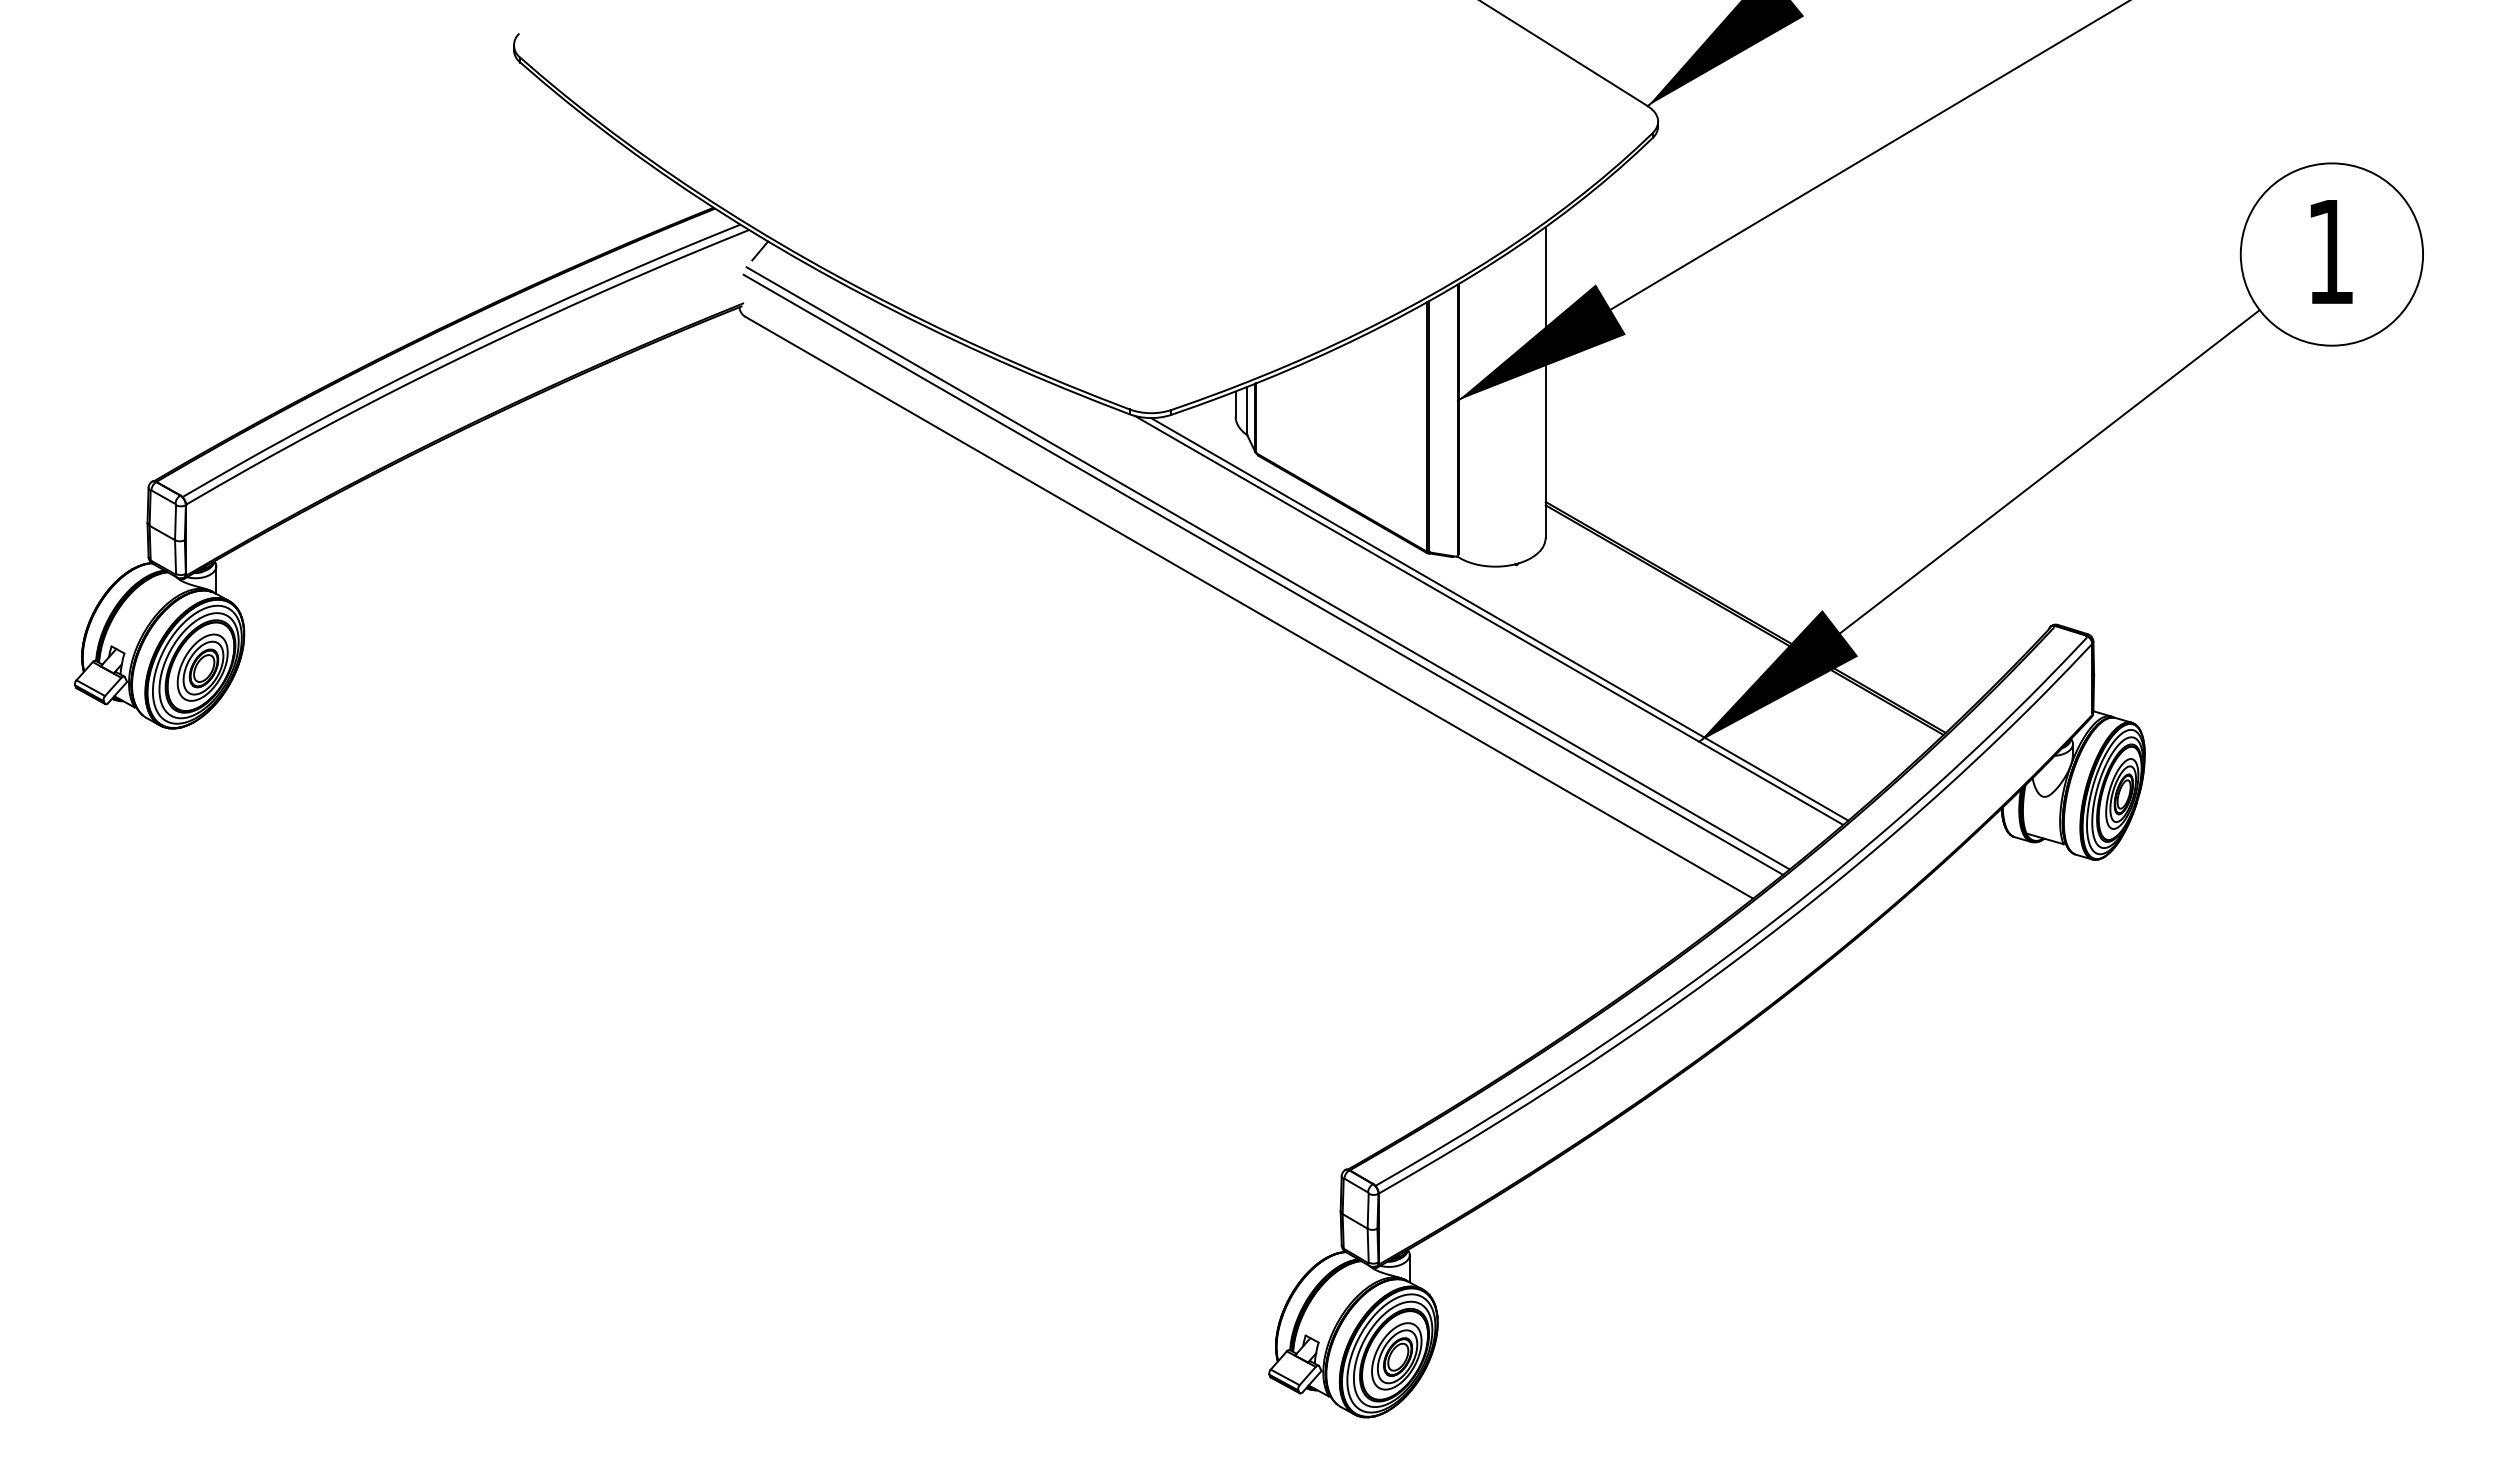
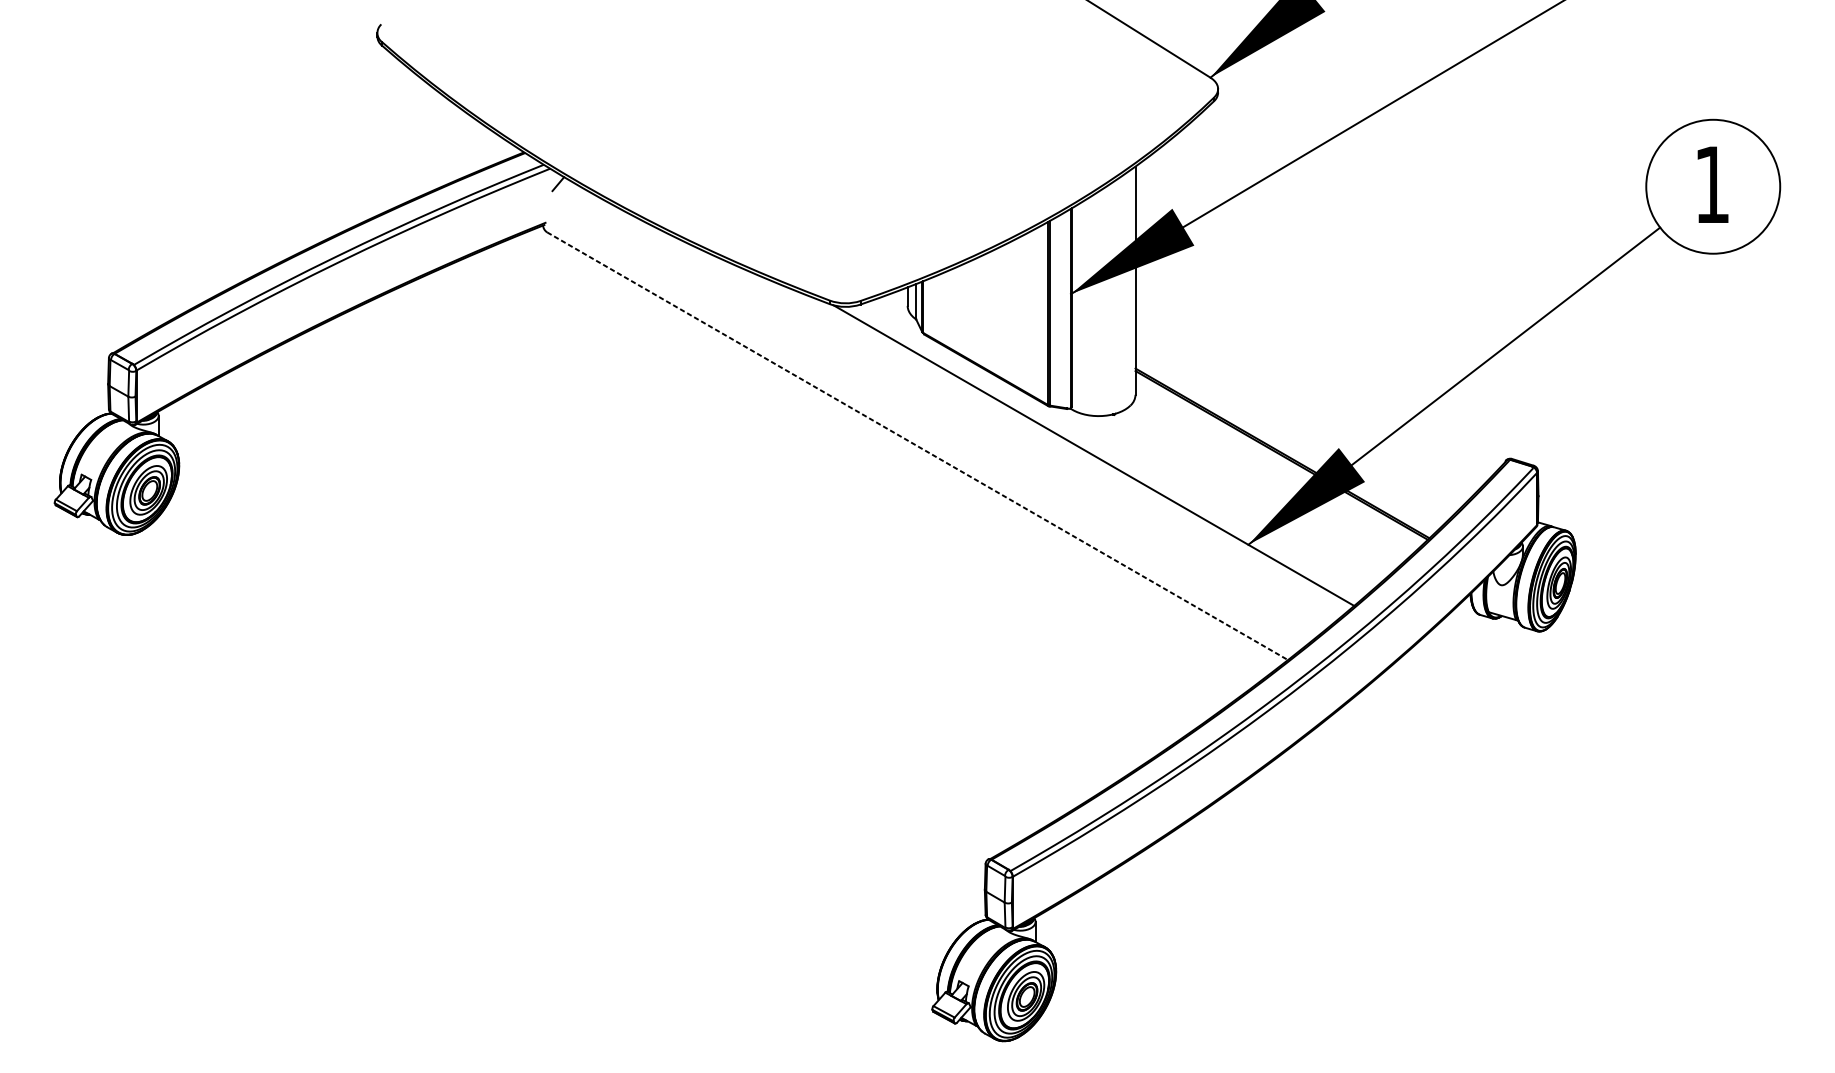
line: (1267, 568) -> (931, 417), removed
line: (1263, 574) -> (928, 421), removed
line: (1249, 607) -> (917, 446), solid -> dashed
line: (1499, 619) -> (1101, 454), removed

